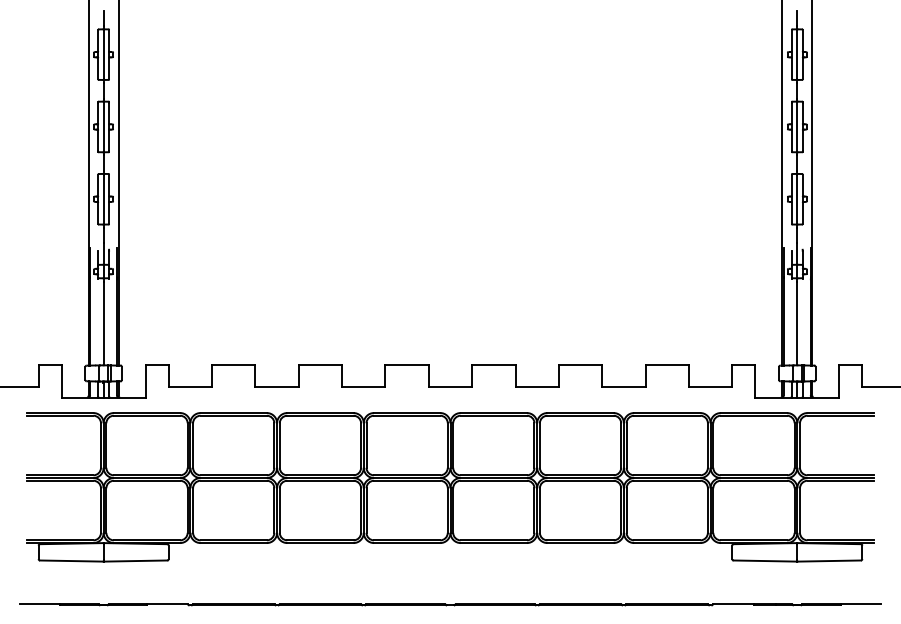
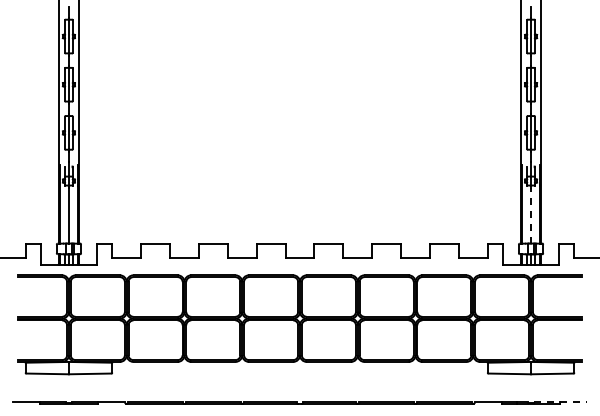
line: (797, 323) -> (531, 215), solid -> dashed
line: (843, 603) -> (561, 402), solid -> dashed

